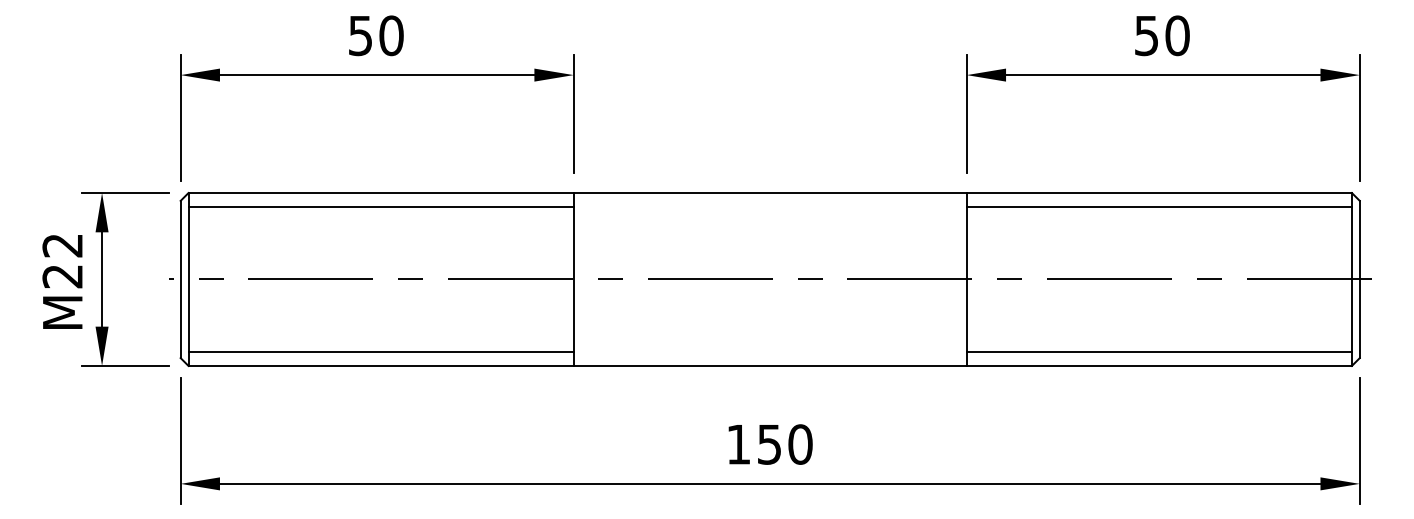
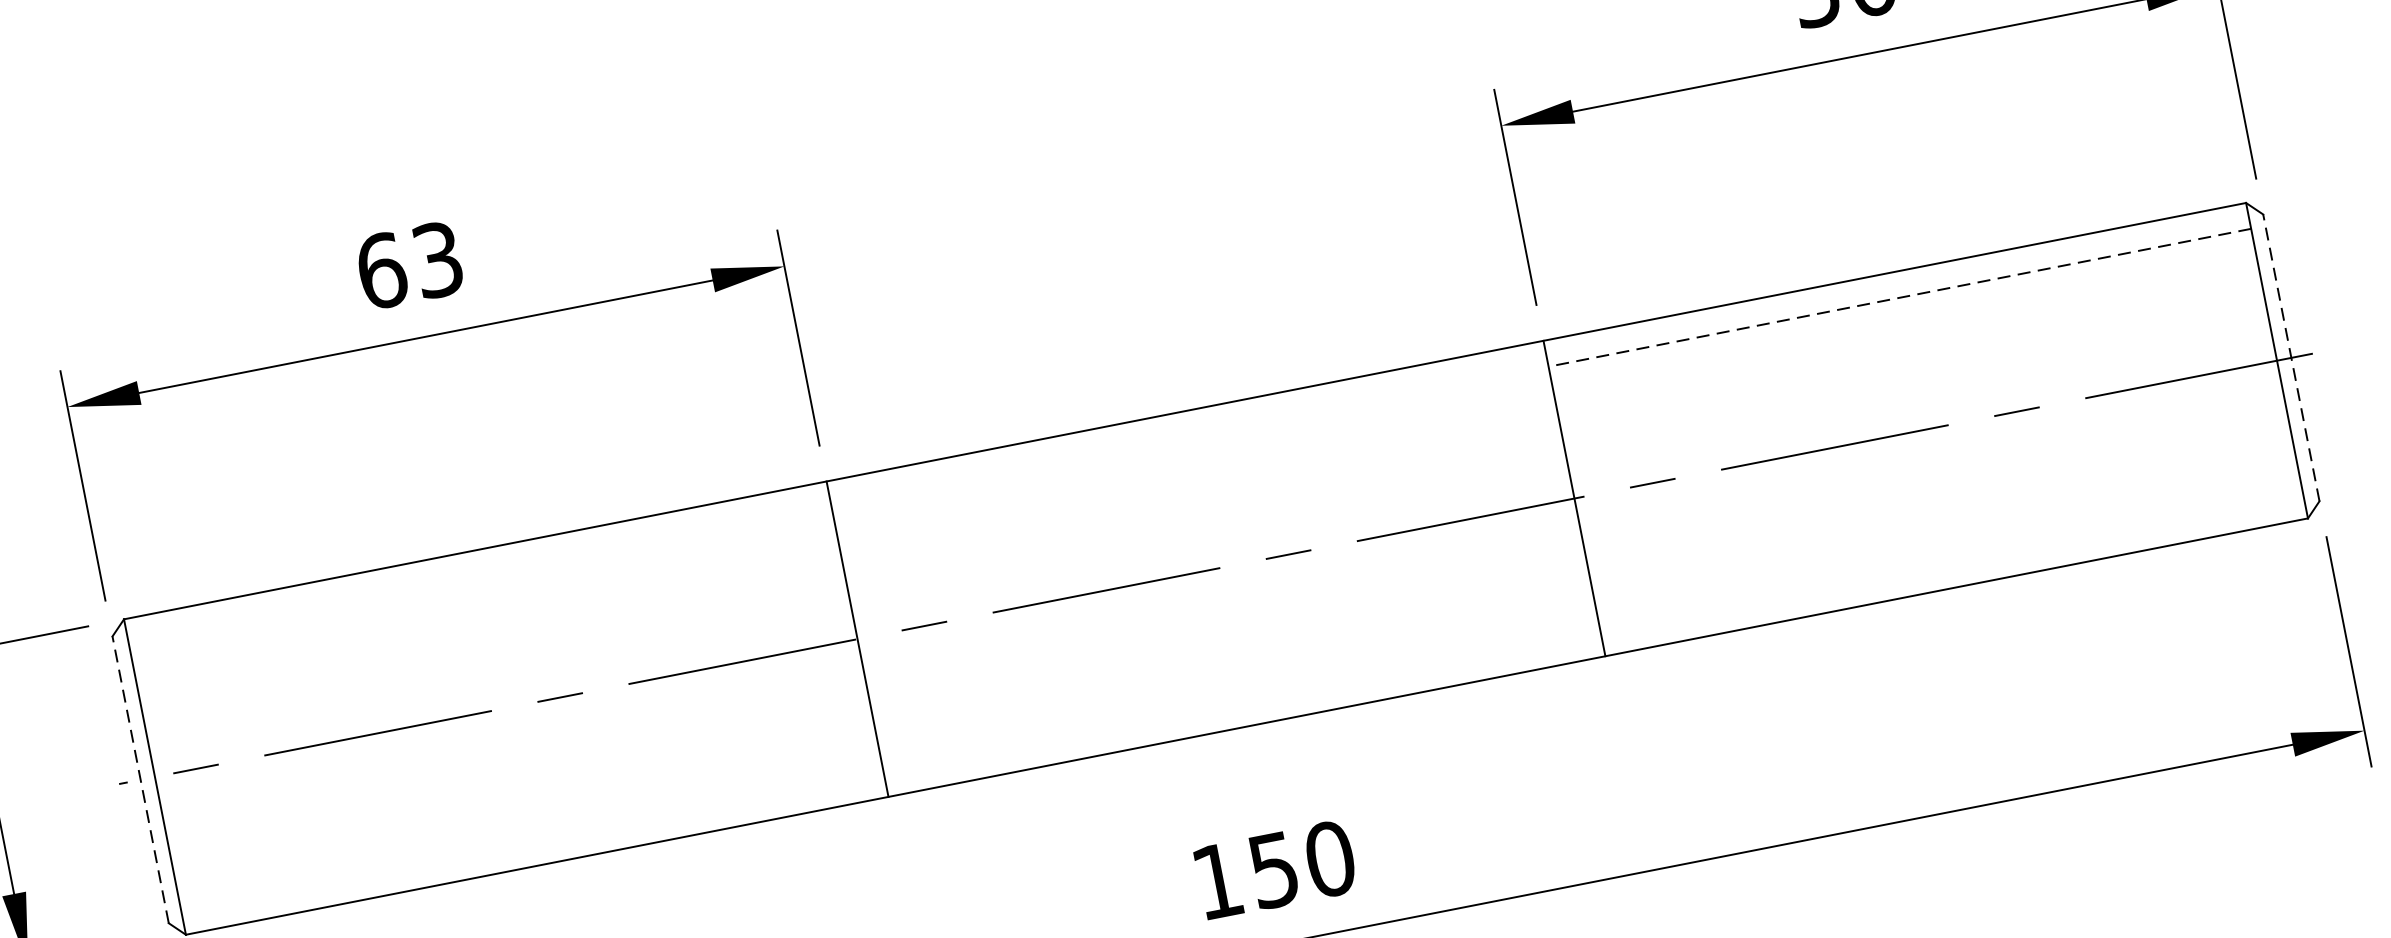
text: (375, 35) -> (408, 265), 50 -> 63
line: (380, 207) -> (479, 577), removed
line: (1159, 207) -> (1900, 298), solid -> dashed
line: (180, 279) -> (140, 779), solid -> dashed
line: (1359, 279) -> (2290, 358), solid -> dashed
line: (380, 351) -> (530, 839), removed
line: (1158, 351) -> (1949, 561), removed

